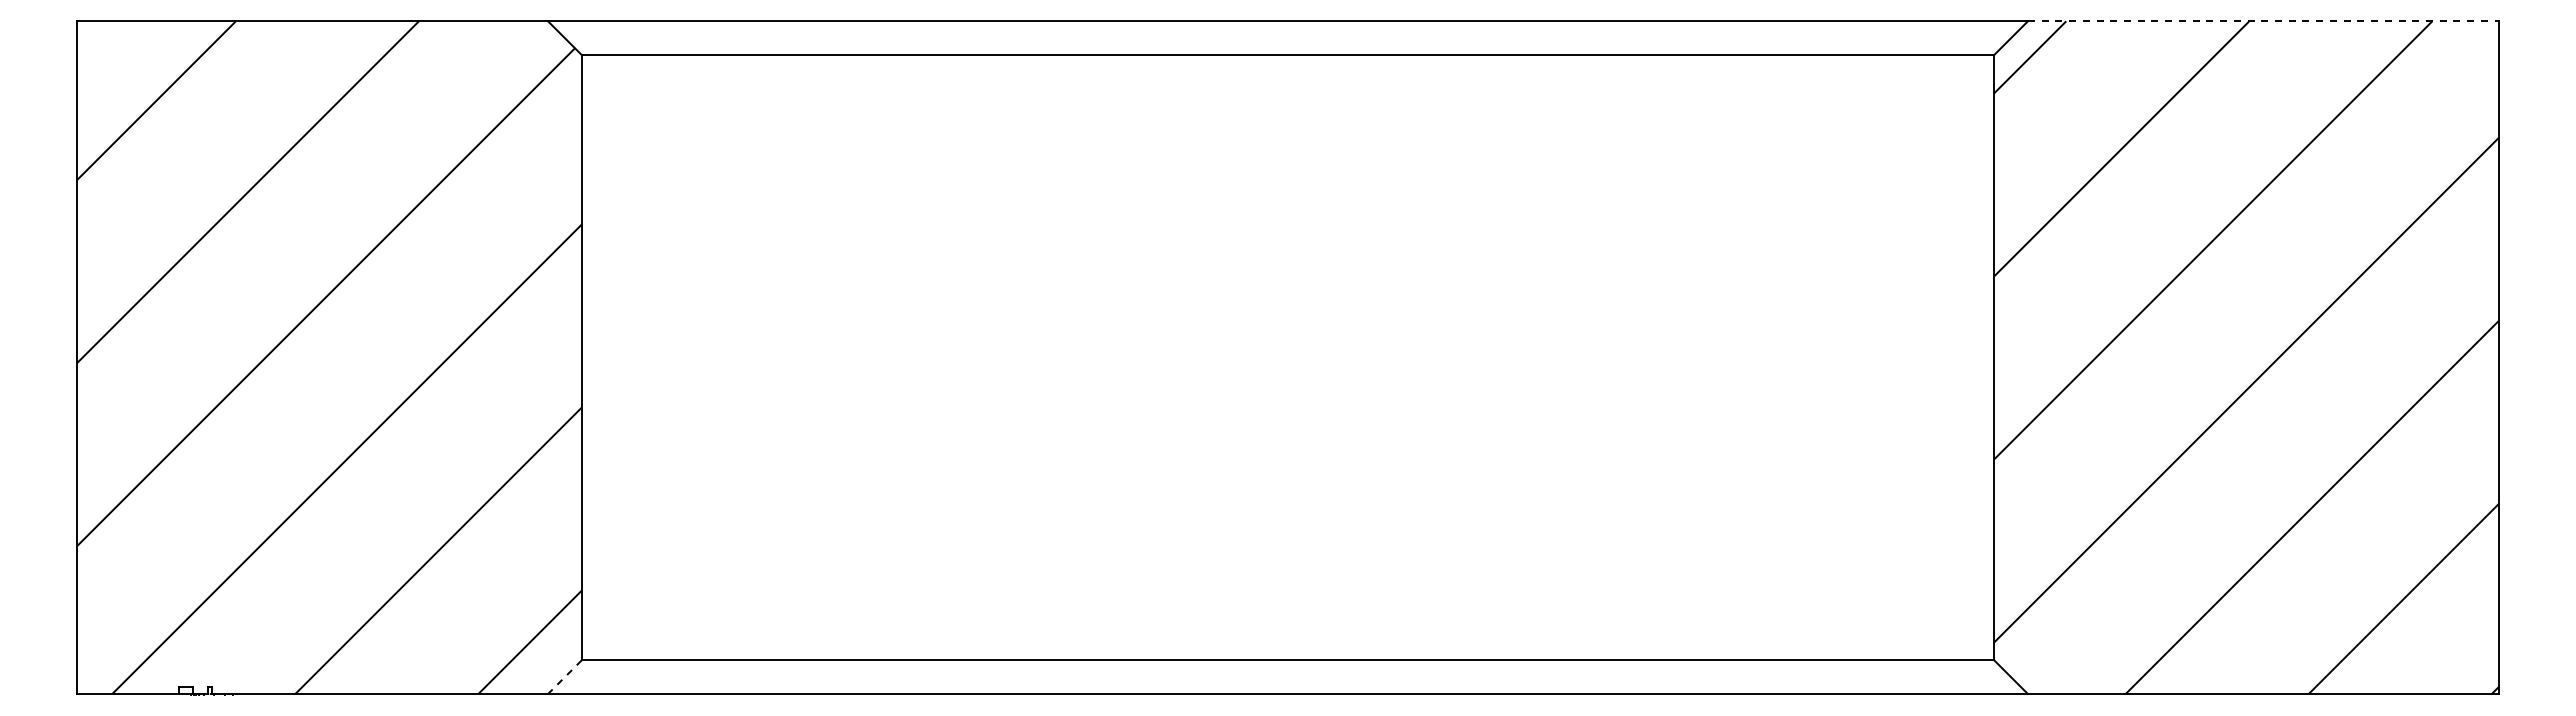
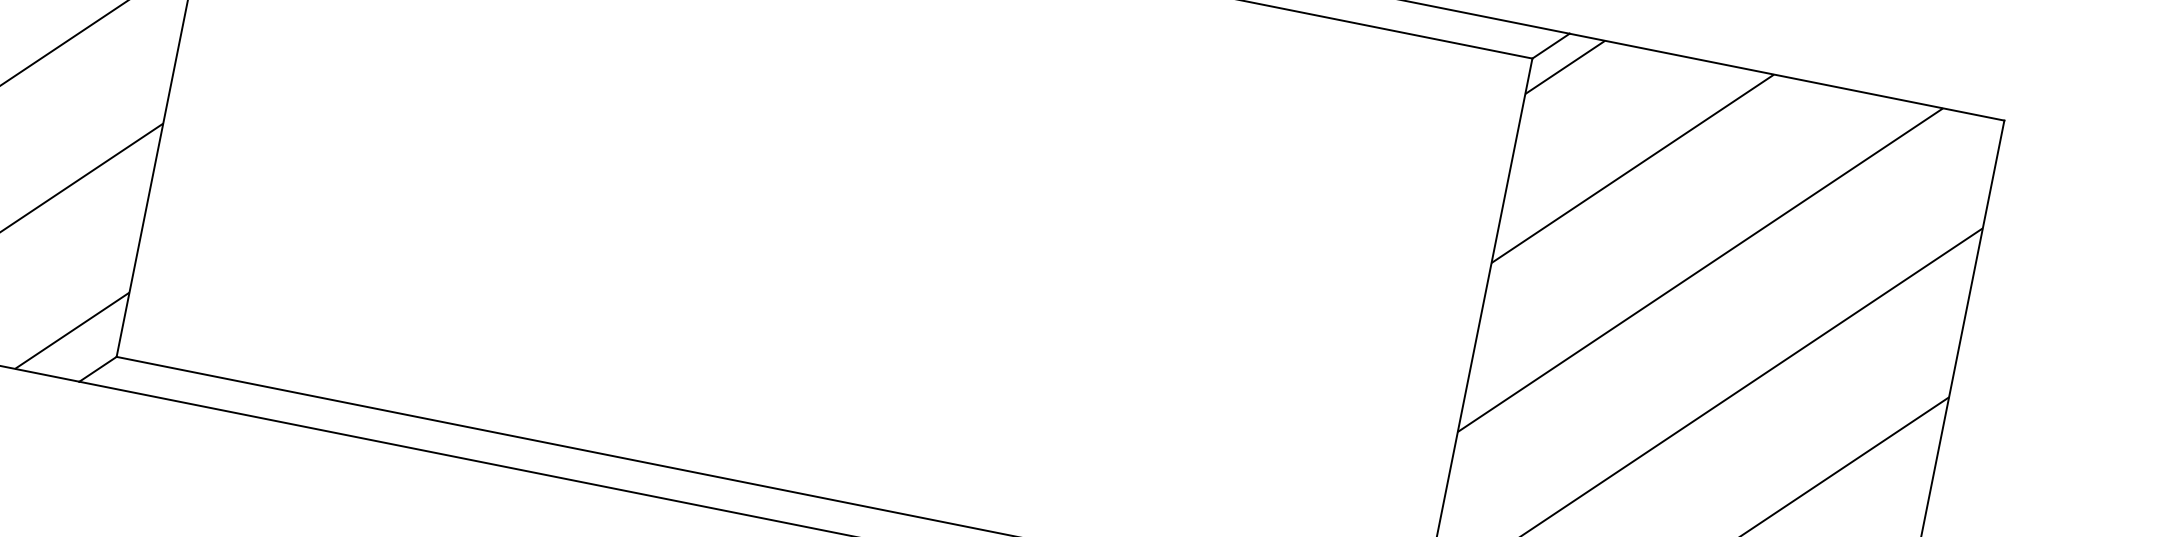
line: (2263, 21) -> (1787, 77), dashed -> solid
line: (564, 677) -> (97, 369), dashed -> solid

